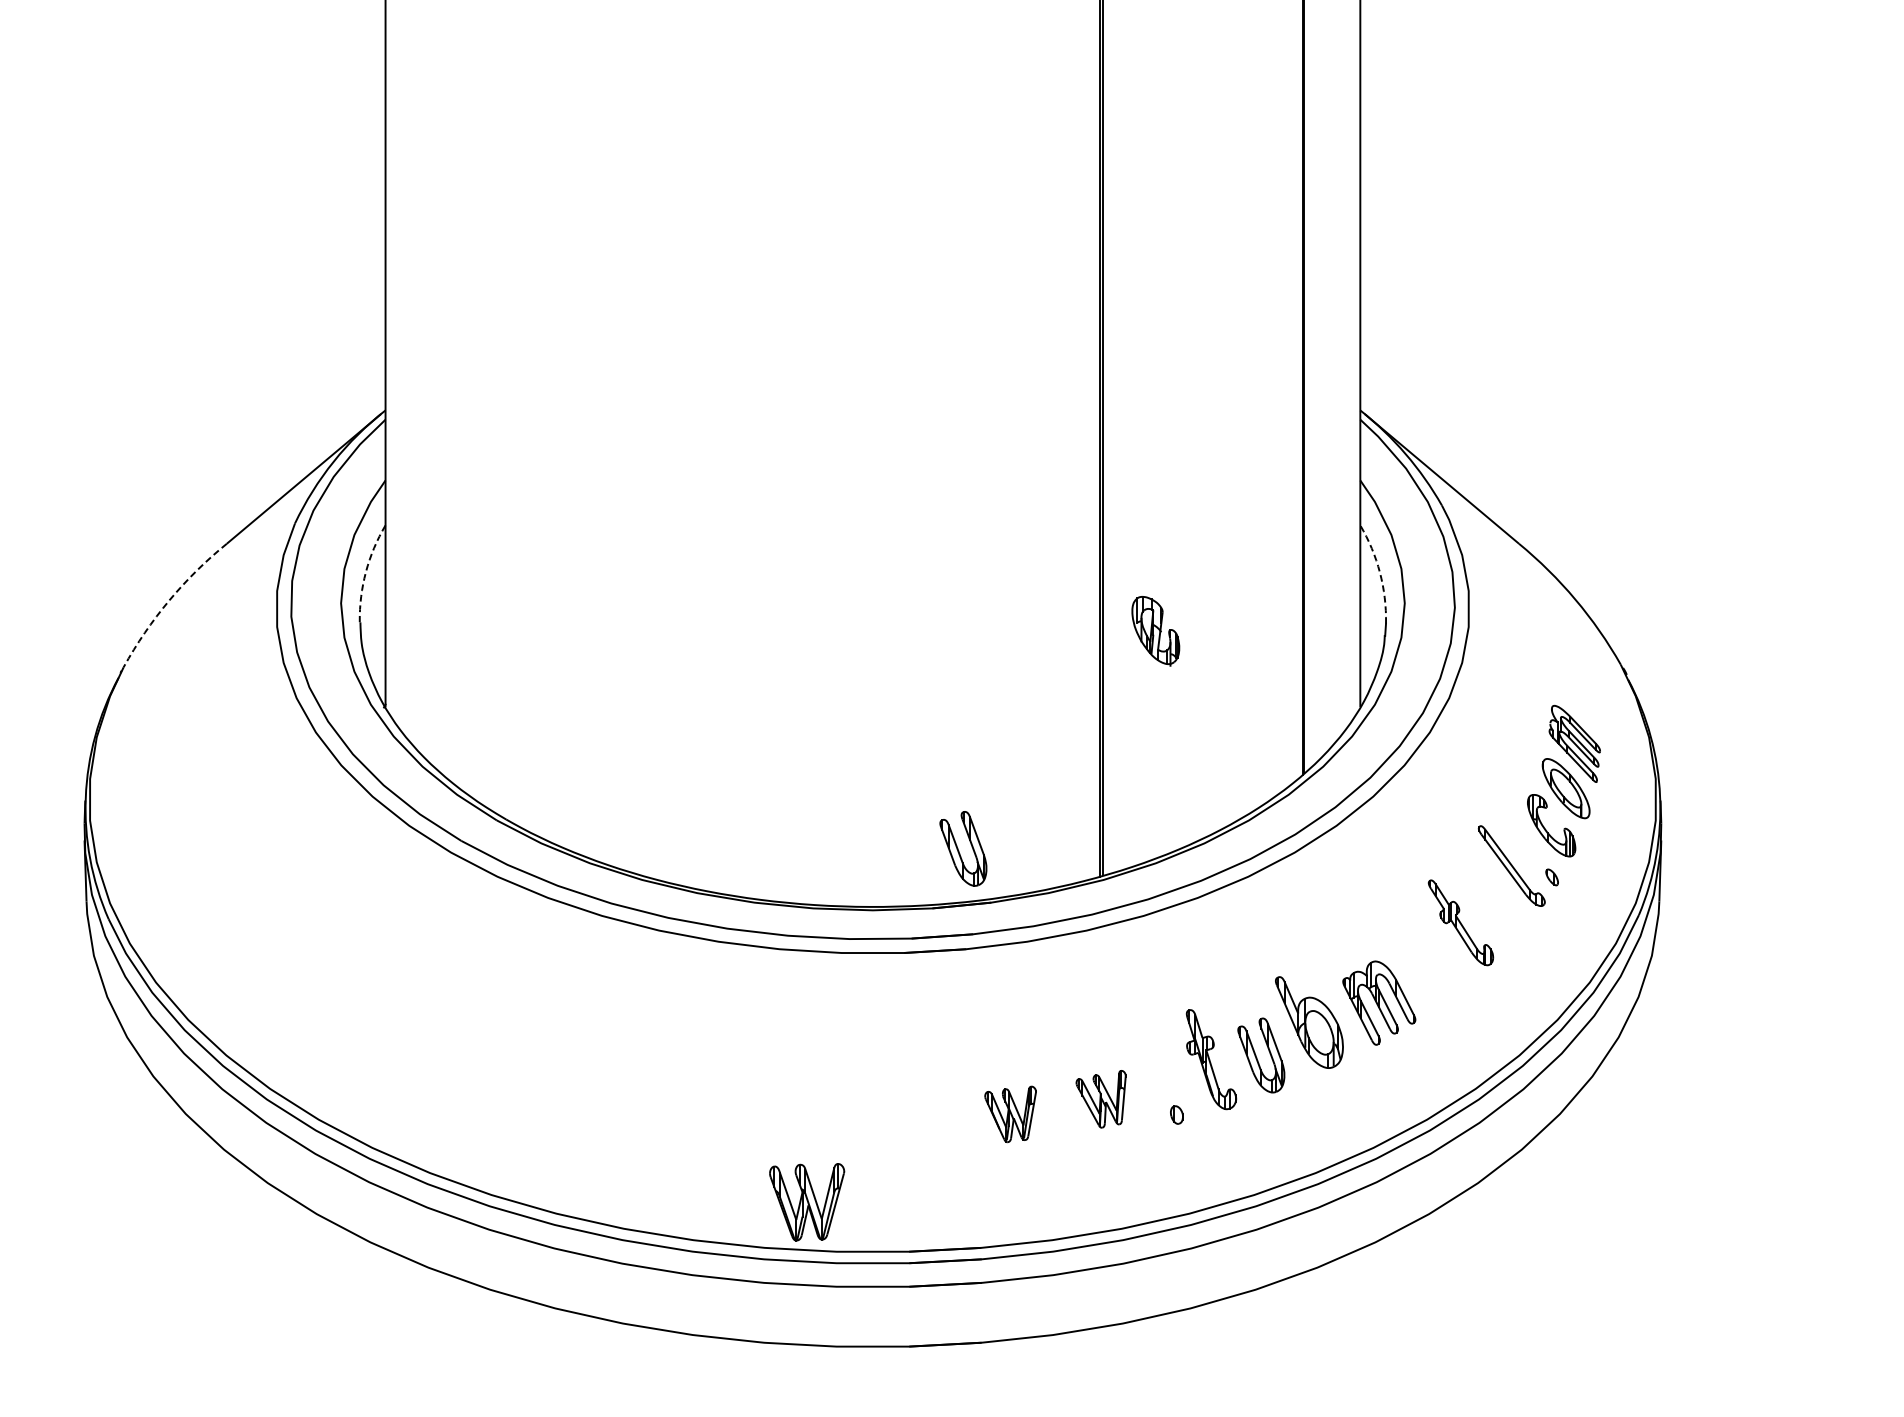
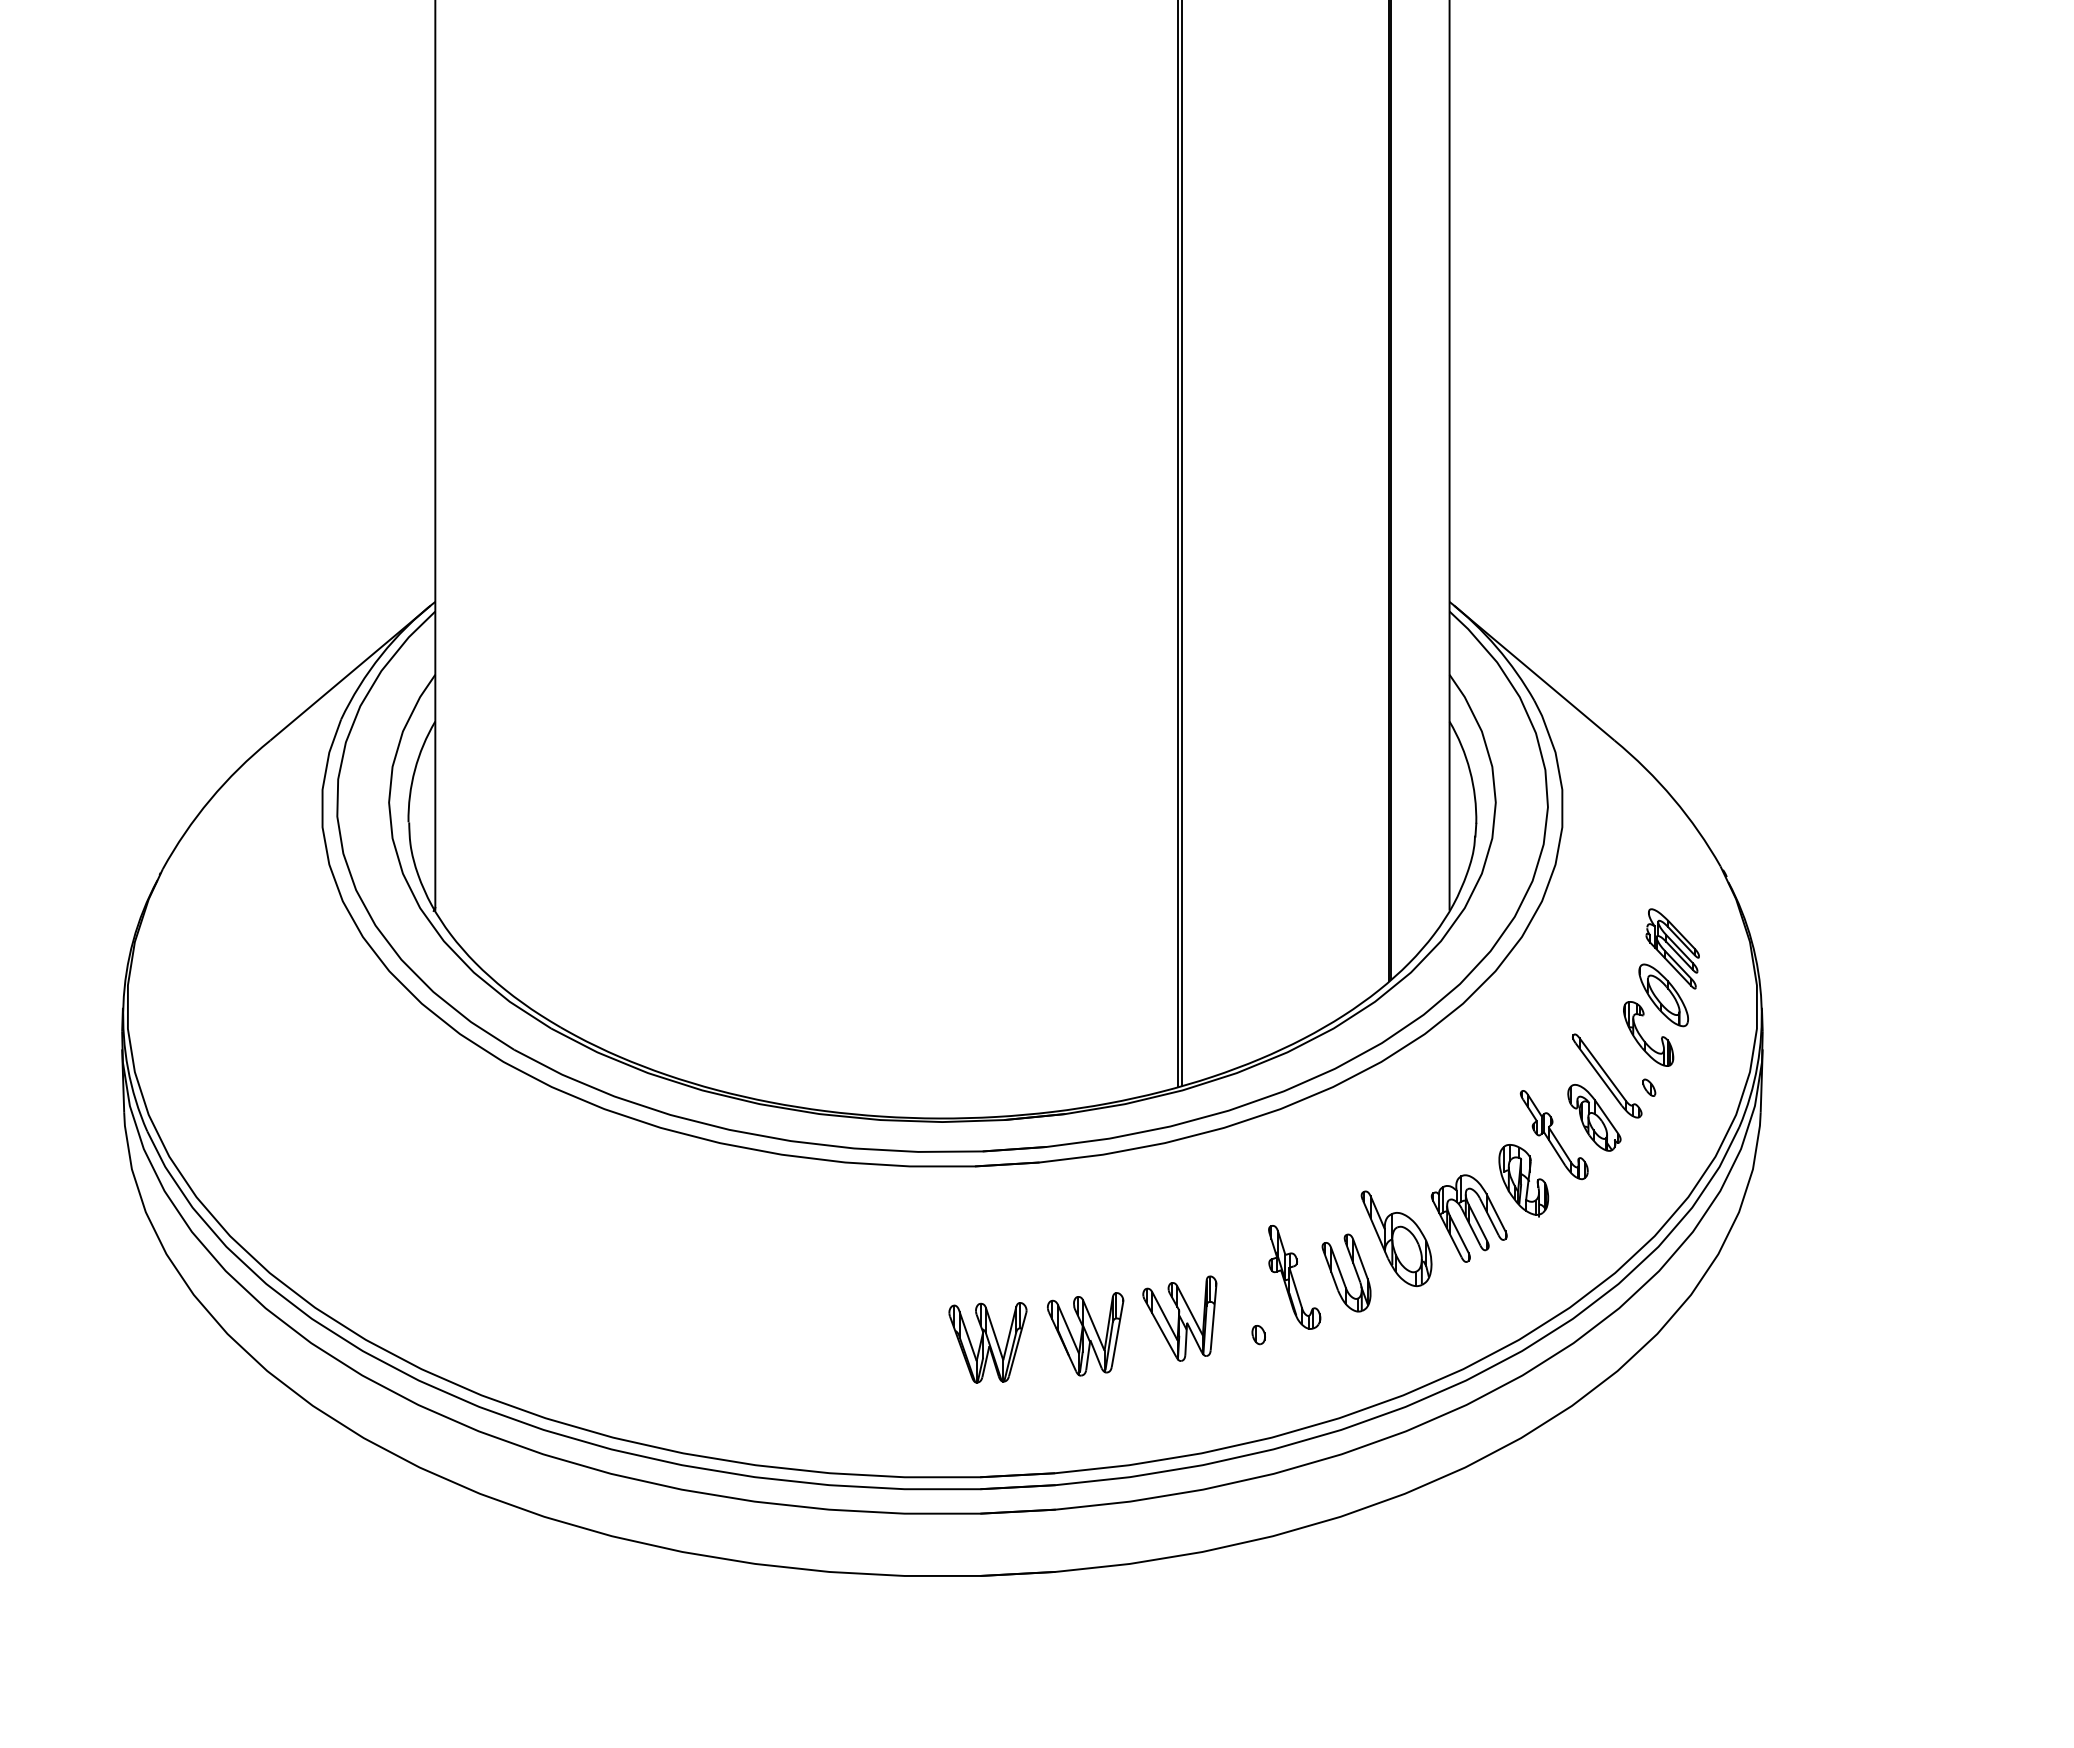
arc: (365, 572) -> (414, 770), dashed -> solid
arc: (1380, 572) -> (1470, 770), dashed -> solid
arc: (169, 600) -> (210, 799), dashed -> solid
part: (1155, 631) -> (1523, 1180), moved
part: (963, 848) -> (1036, 1057), removed
part: (1499, 905) -> (1594, 1117), added
part: (1100, 1099) -> (1179, 1318), size x1.43
part: (1010, 1114) -> (1085, 1334), size x1.43
part: (806, 1201) -> (987, 1342), moved

